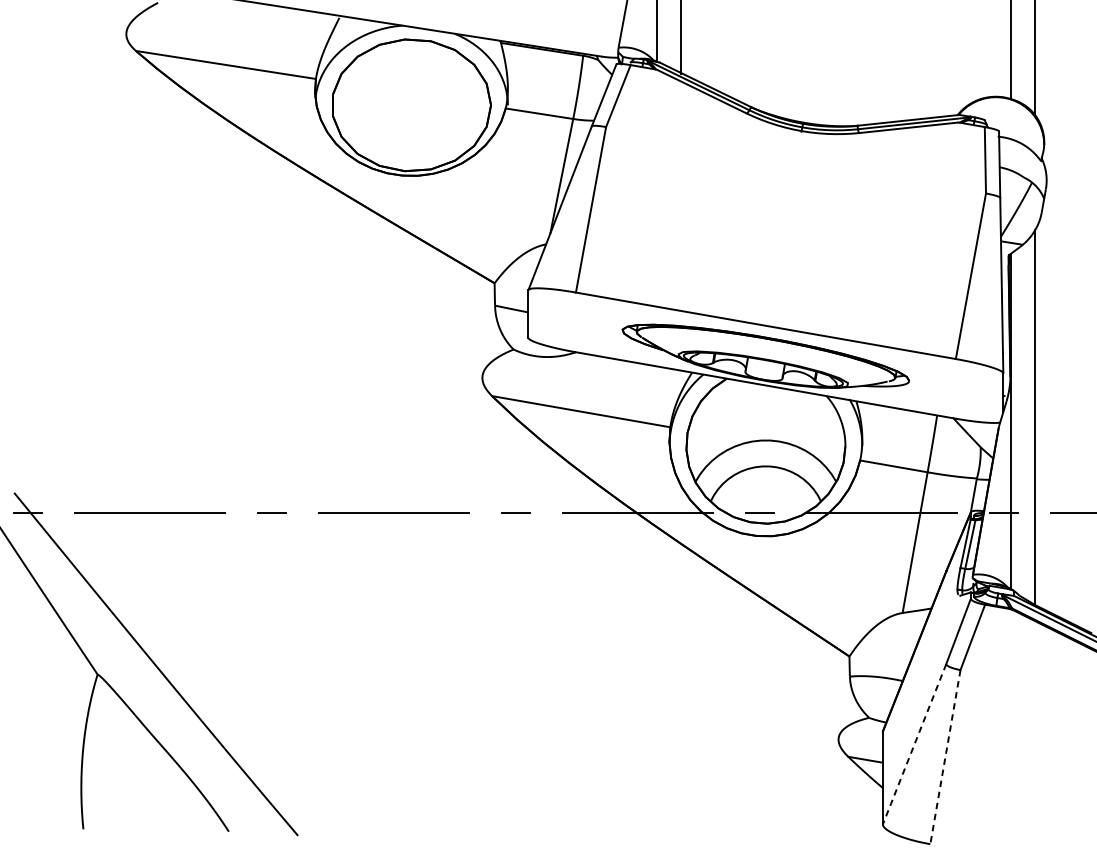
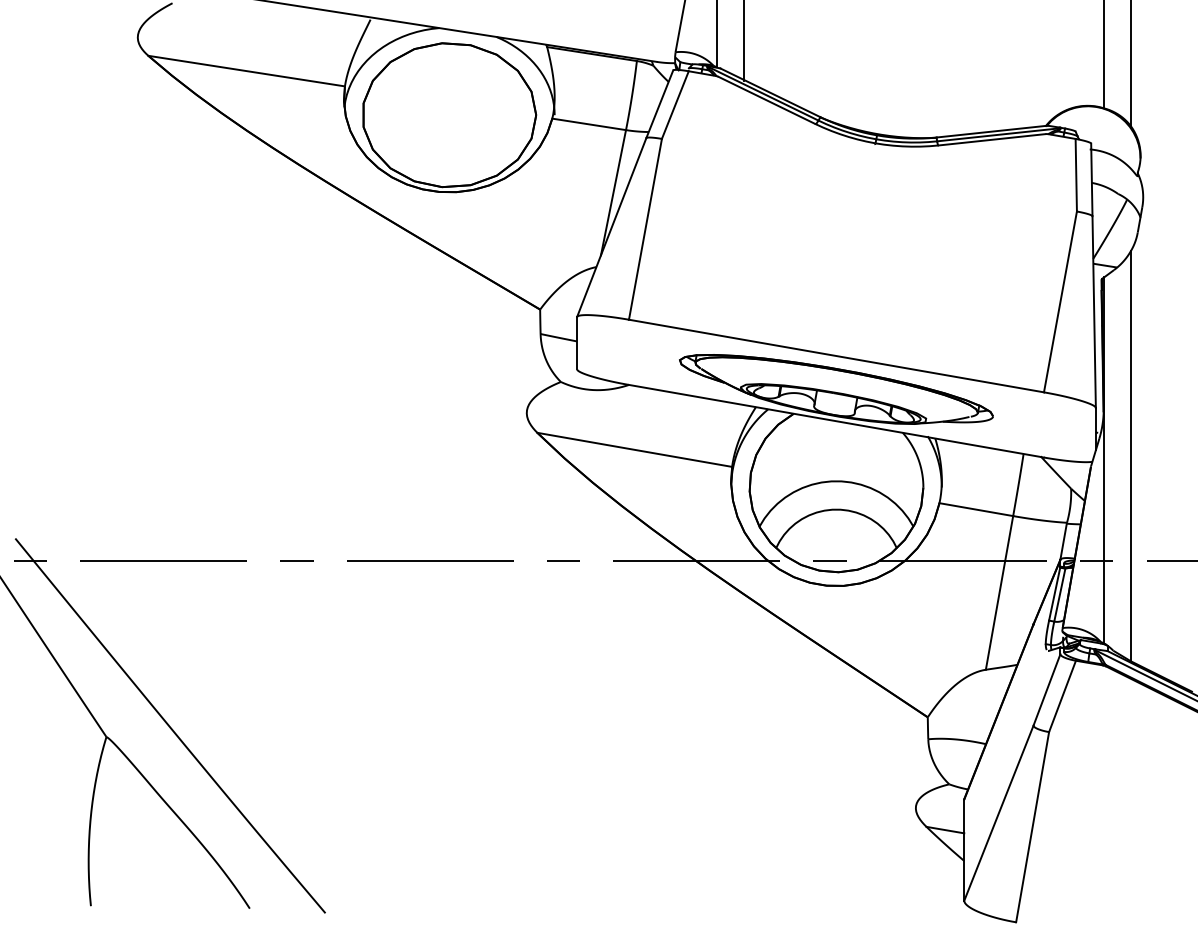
line: (914, 744) -> (998, 813), dashed -> solid
line: (945, 757) -> (1032, 827), dashed -> solid

